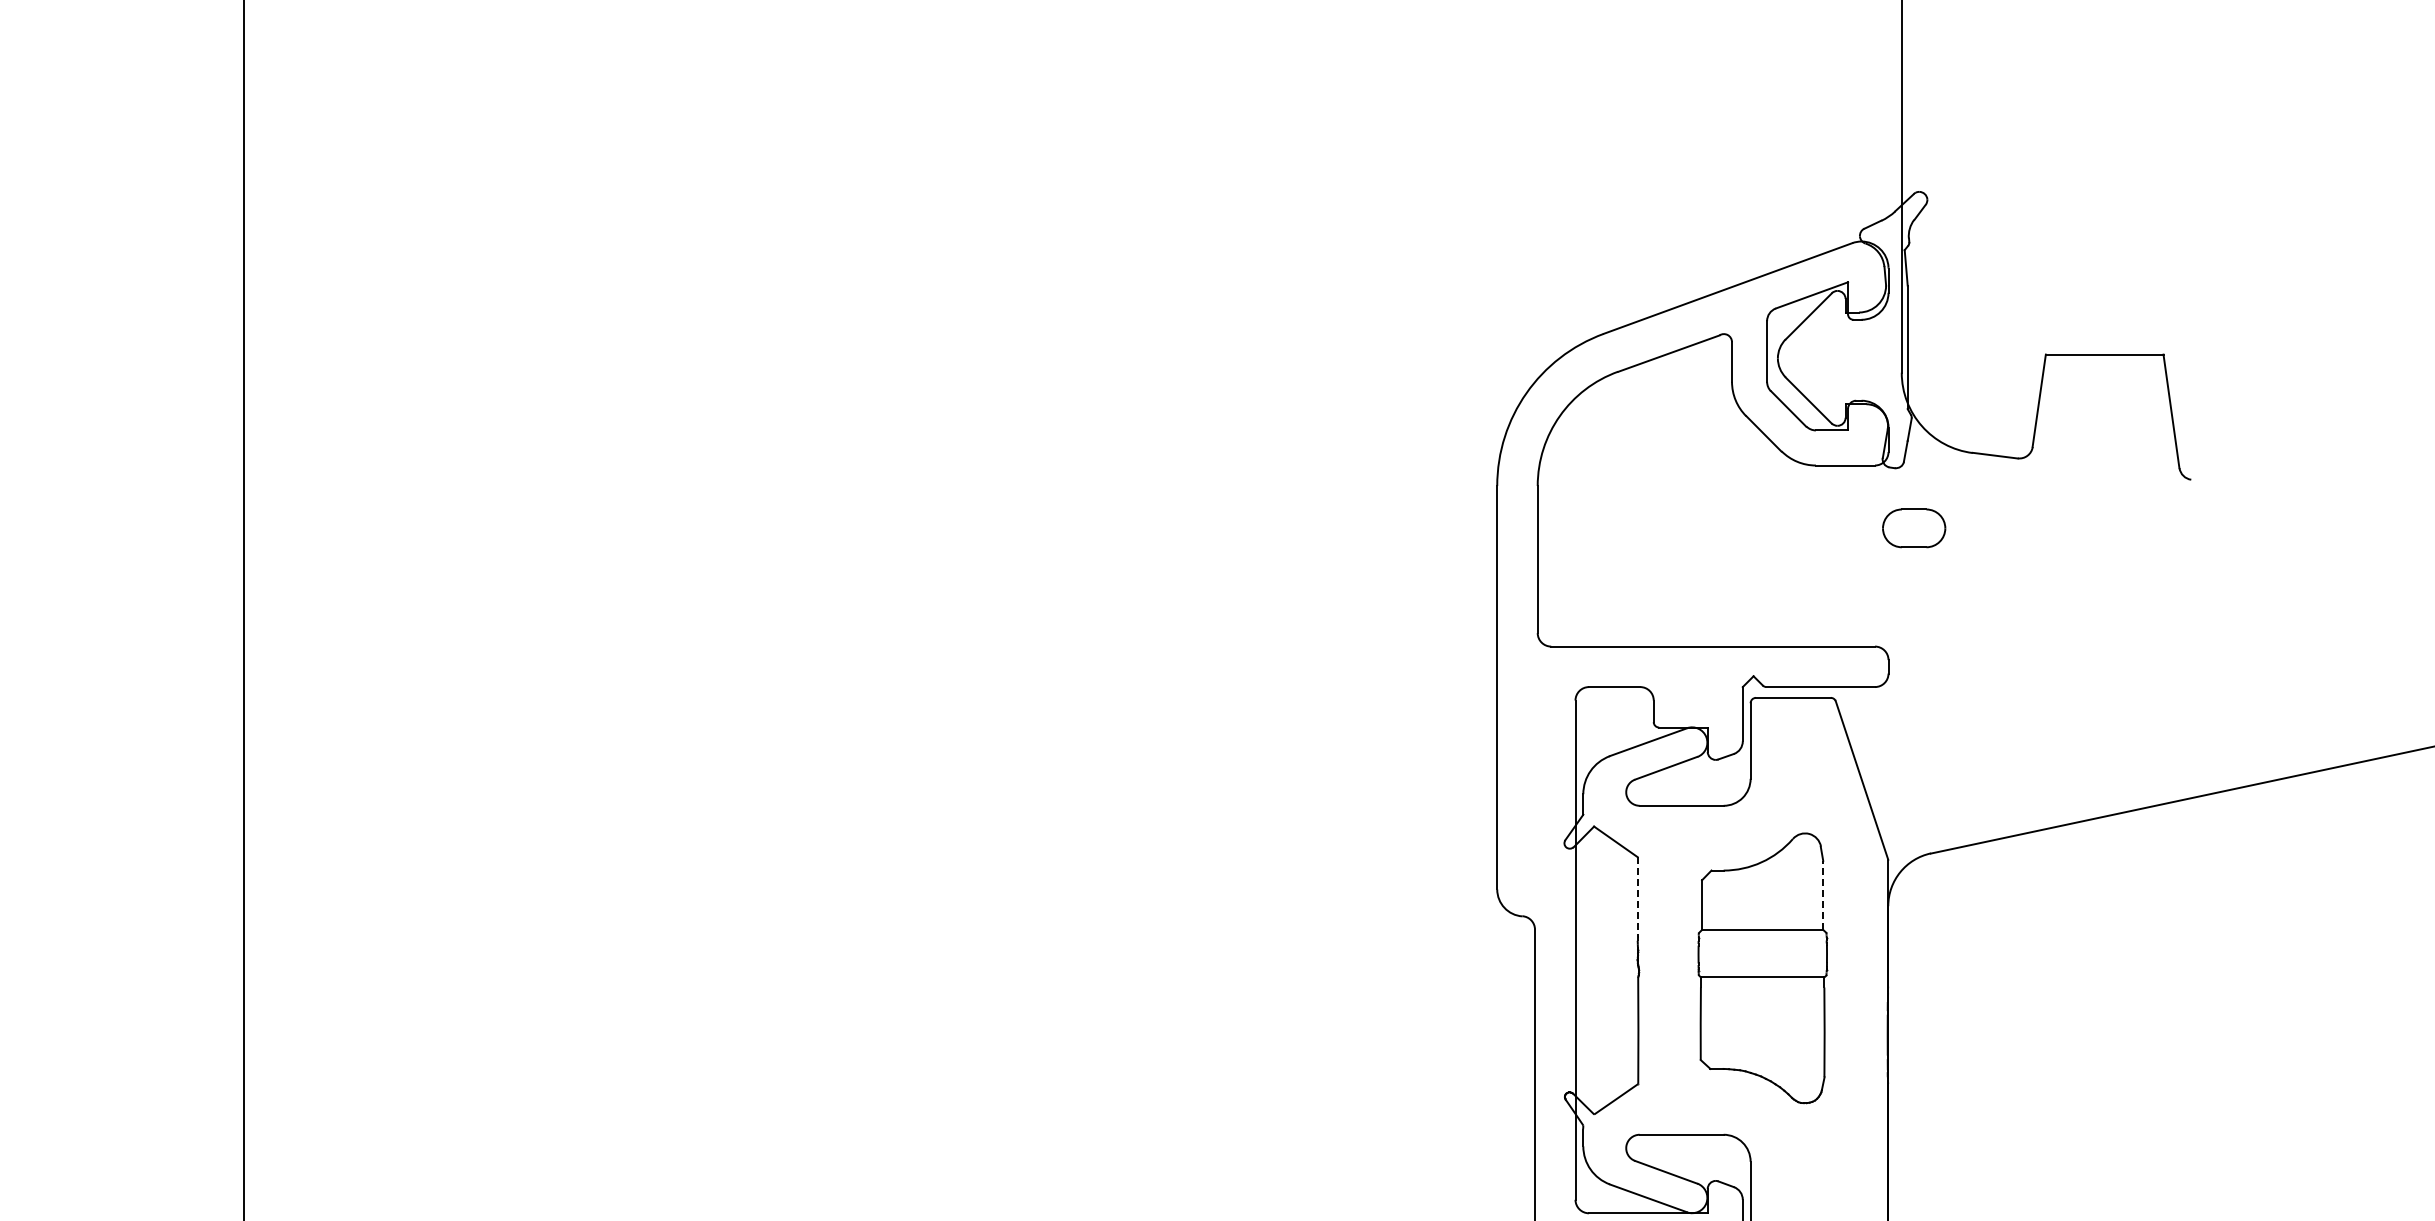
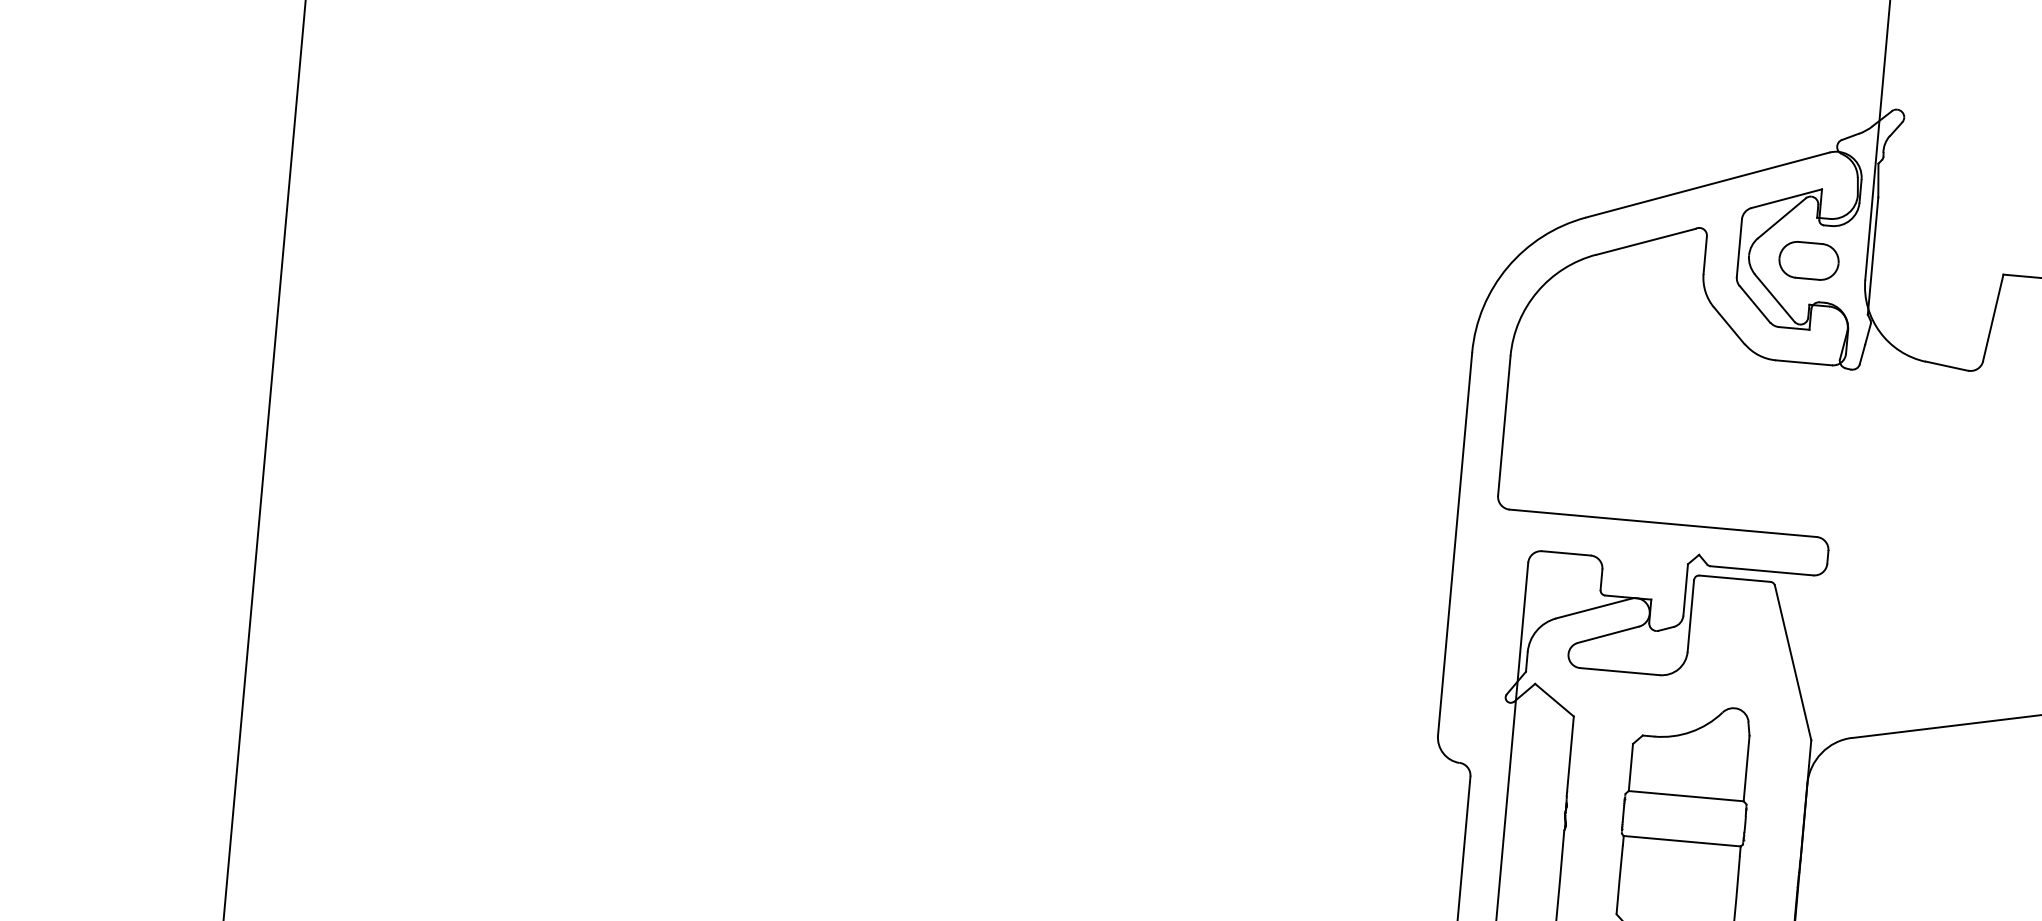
part: (1914, 528) -> (1809, 261), moved
line: (1823, 895) -> (1746, 768), dashed -> solid
line: (1637, 898) -> (1570, 755), dashed -> solid

